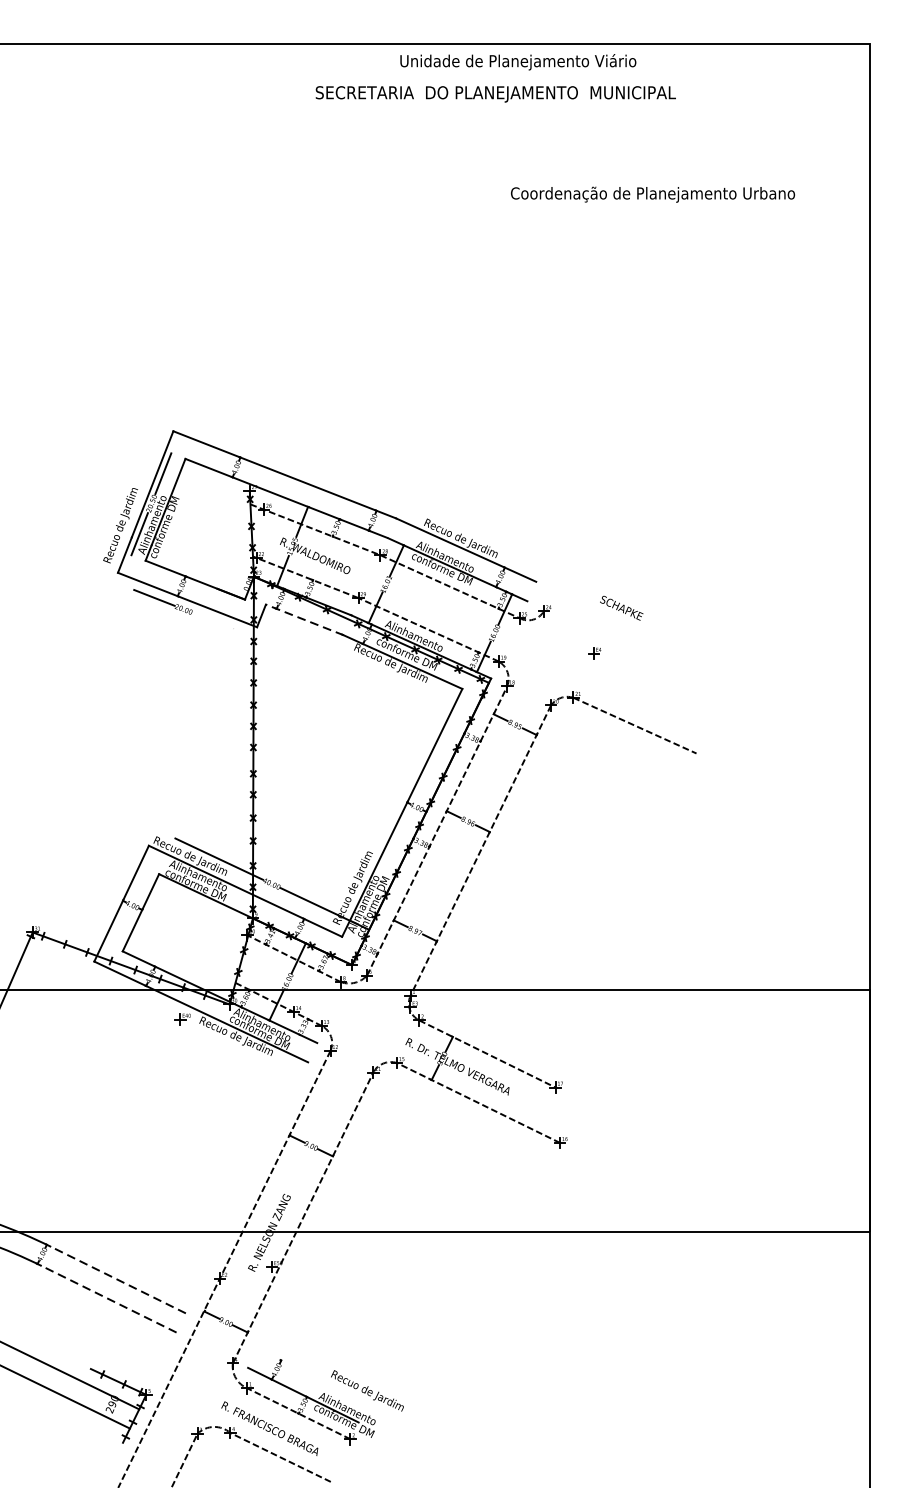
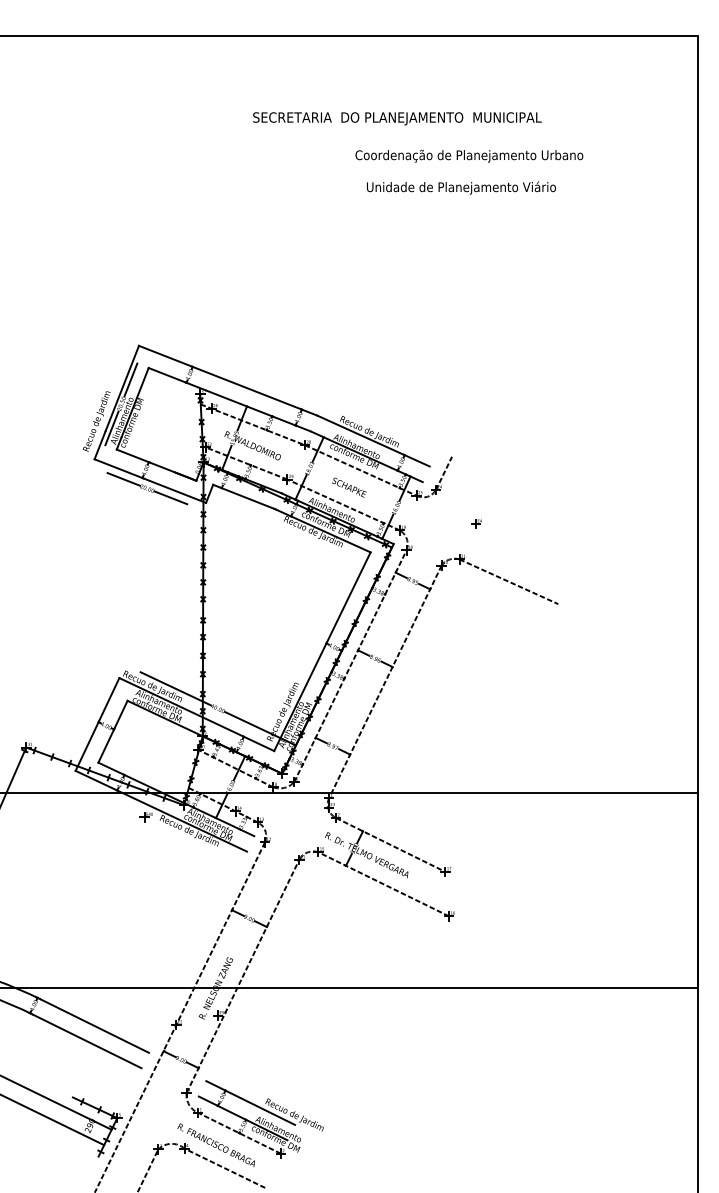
text: (518, 61) -> (461, 187), moved
text: (495, 93) -> (397, 118), moved
text: (653, 193) -> (469, 155), moved
line: (553, 590) -> (443, 473), added
text: (621, 608) -> (349, 487), moved
line: (212, 620) -> (170, 497), added
line: (305, 620) -> (244, 497), dashed -> solid
line: (117, 1280) -> (94, 1026), dashed -> solid
line: (109, 1299) -> (87, 1041), dashed -> solid
line: (312, 1375) -> (250, 1102), added

